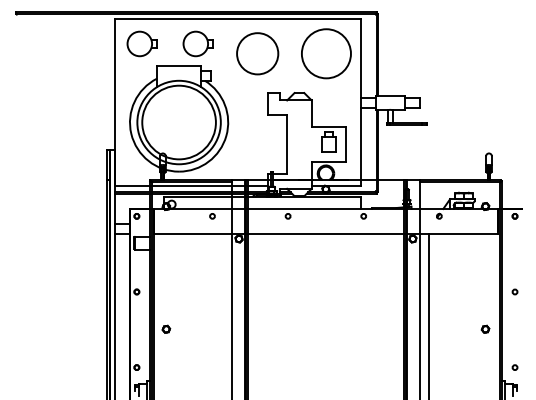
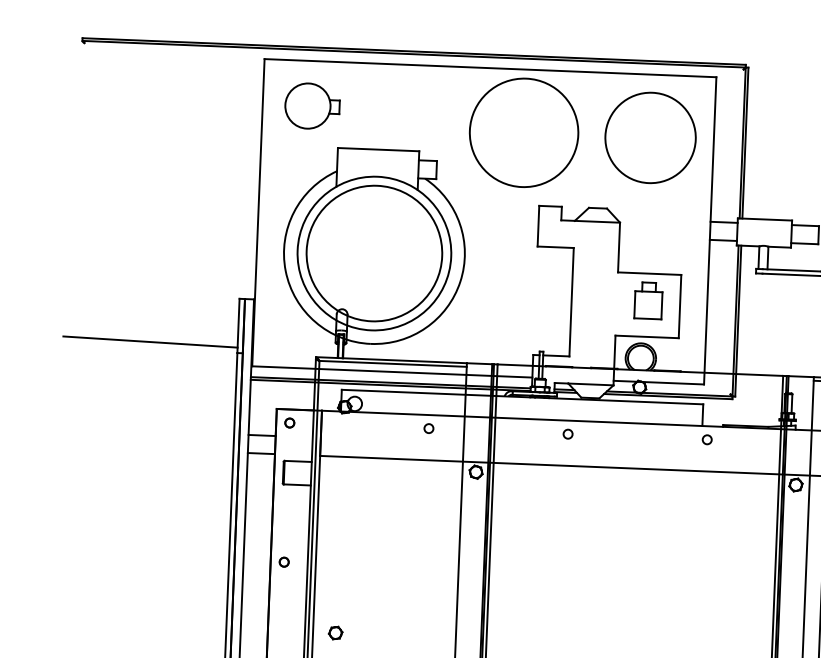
part: (197, 43) -> (414, 109), removed
circle: (257, 53) -> (523, 132), size x1.43
line: (59, 175) -> (150, 342), added

